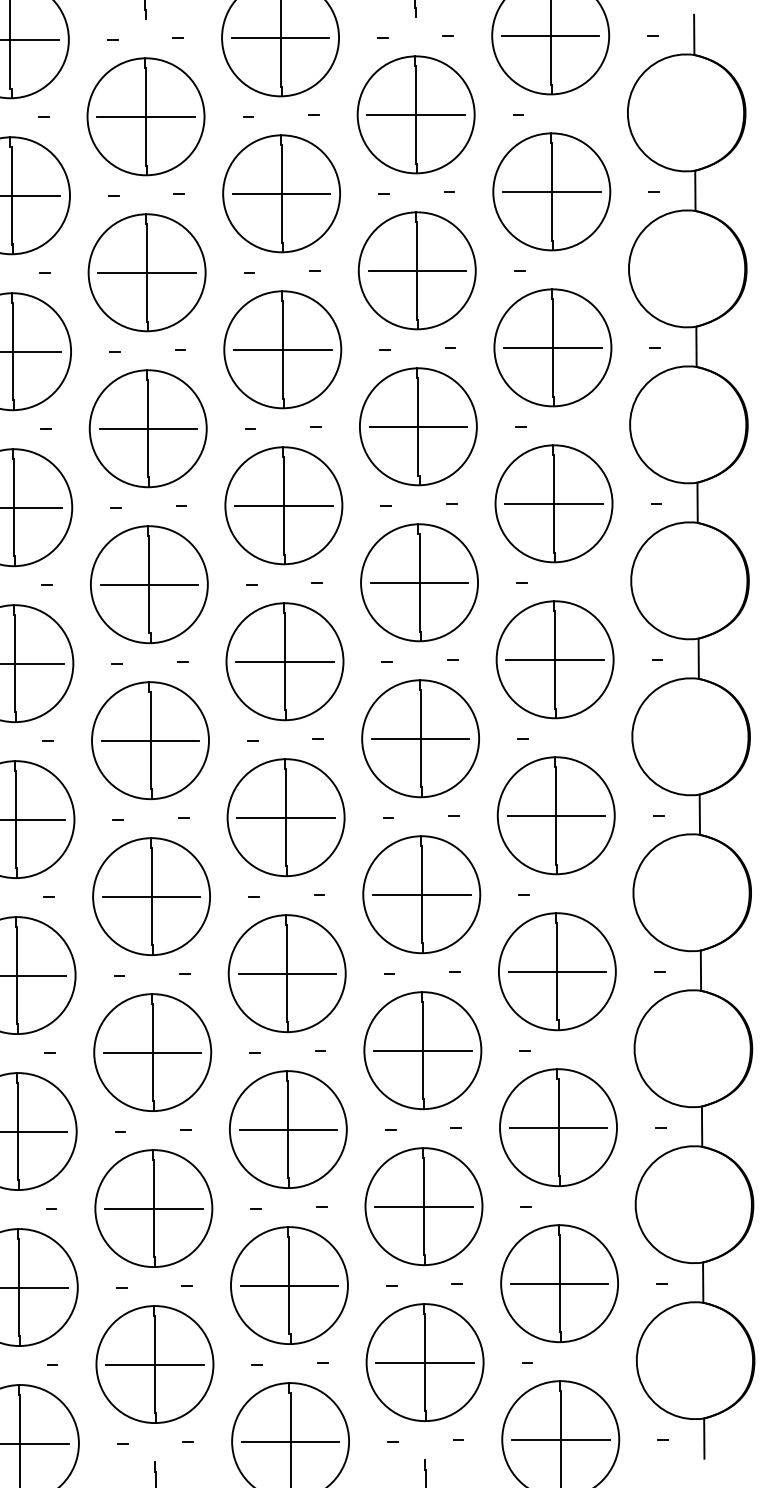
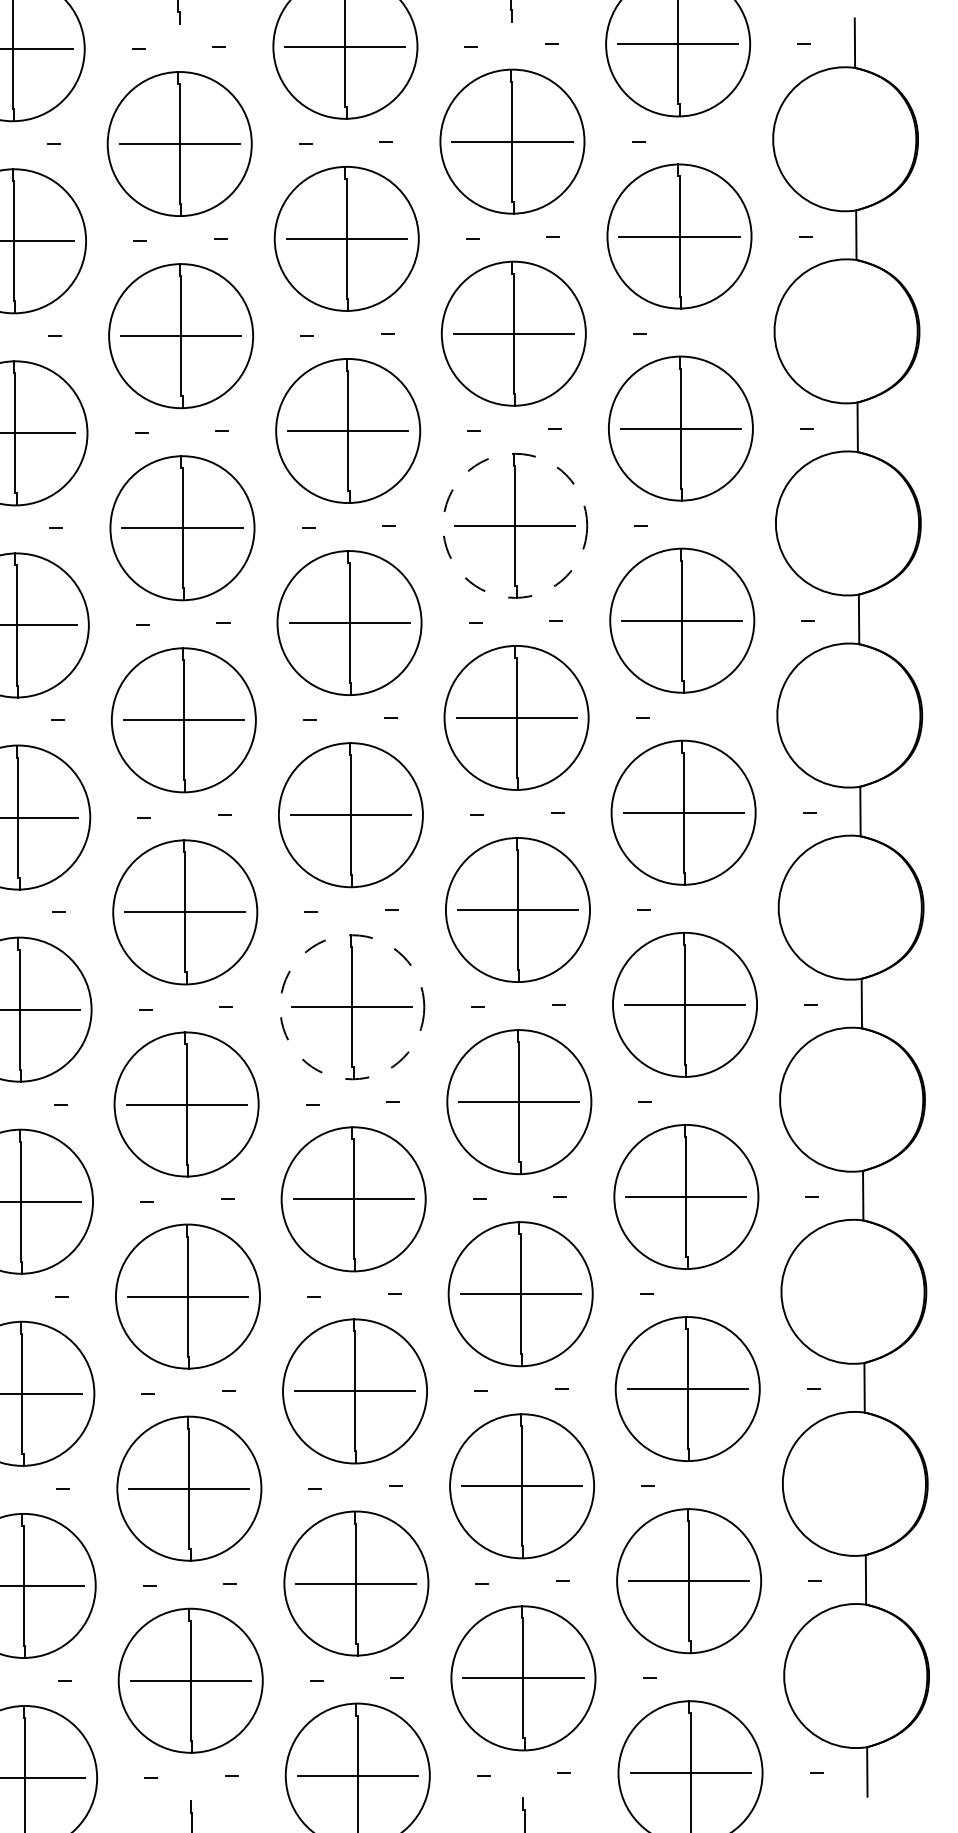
circle: (417, 426) -> (514, 525), solid -> dashed
circle: (285, 817) -> (351, 1007), solid -> dashed

